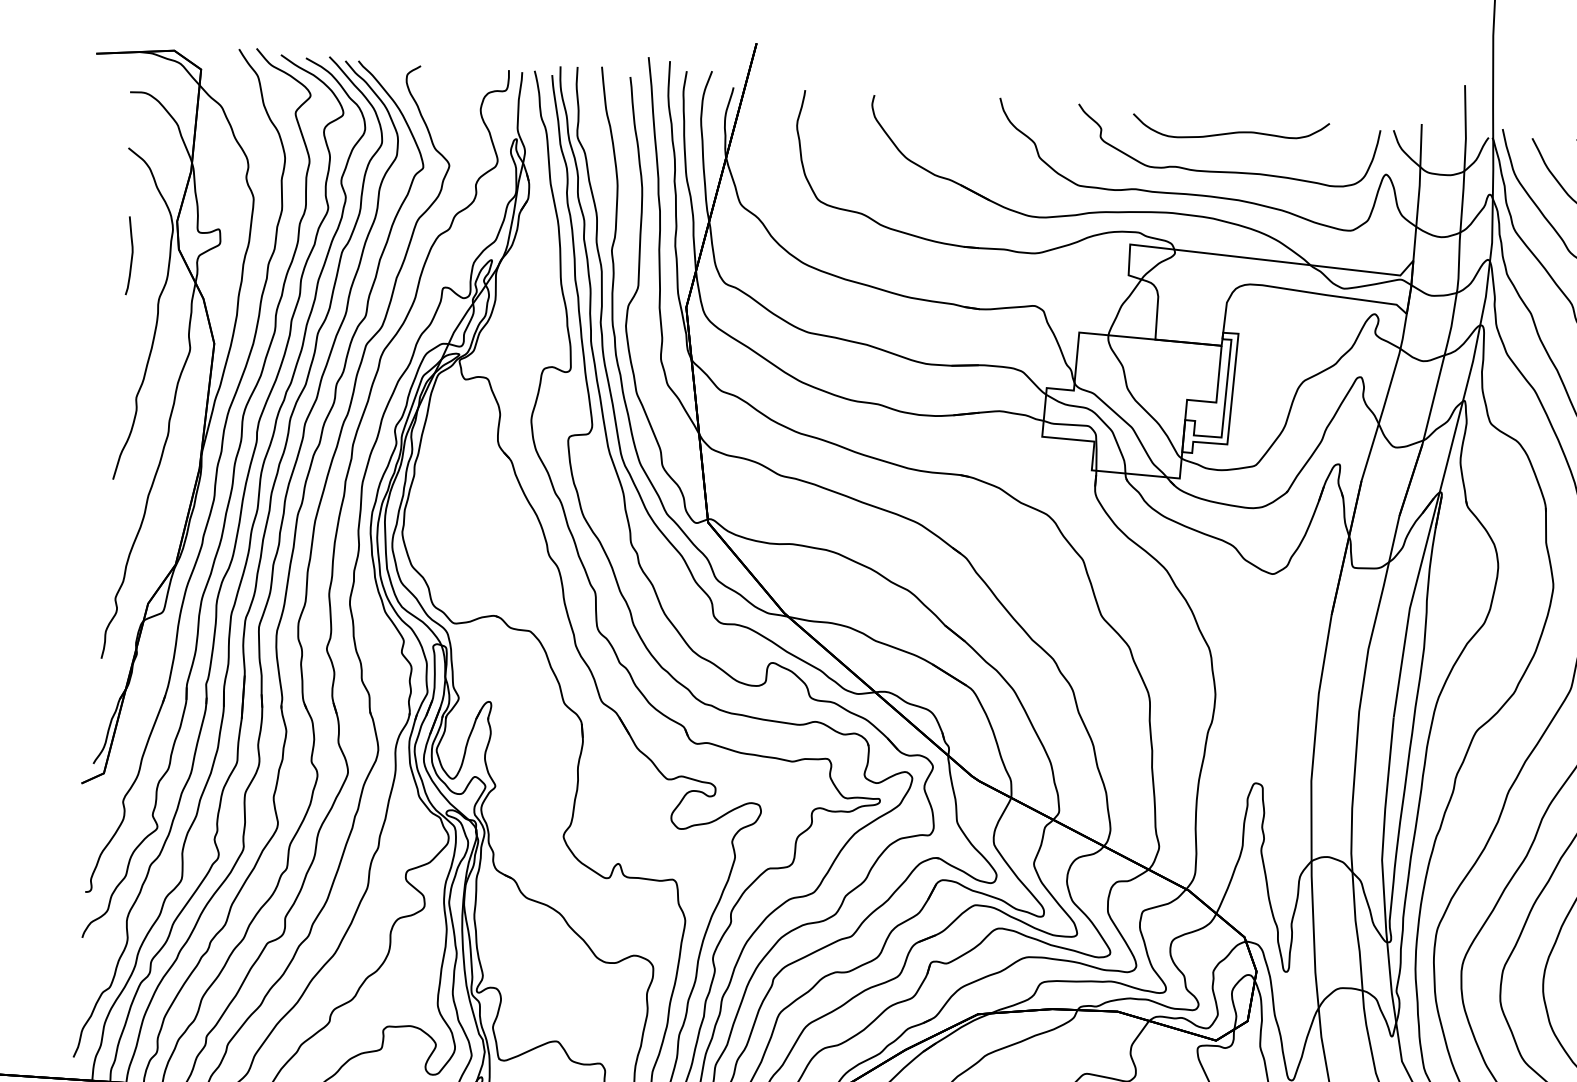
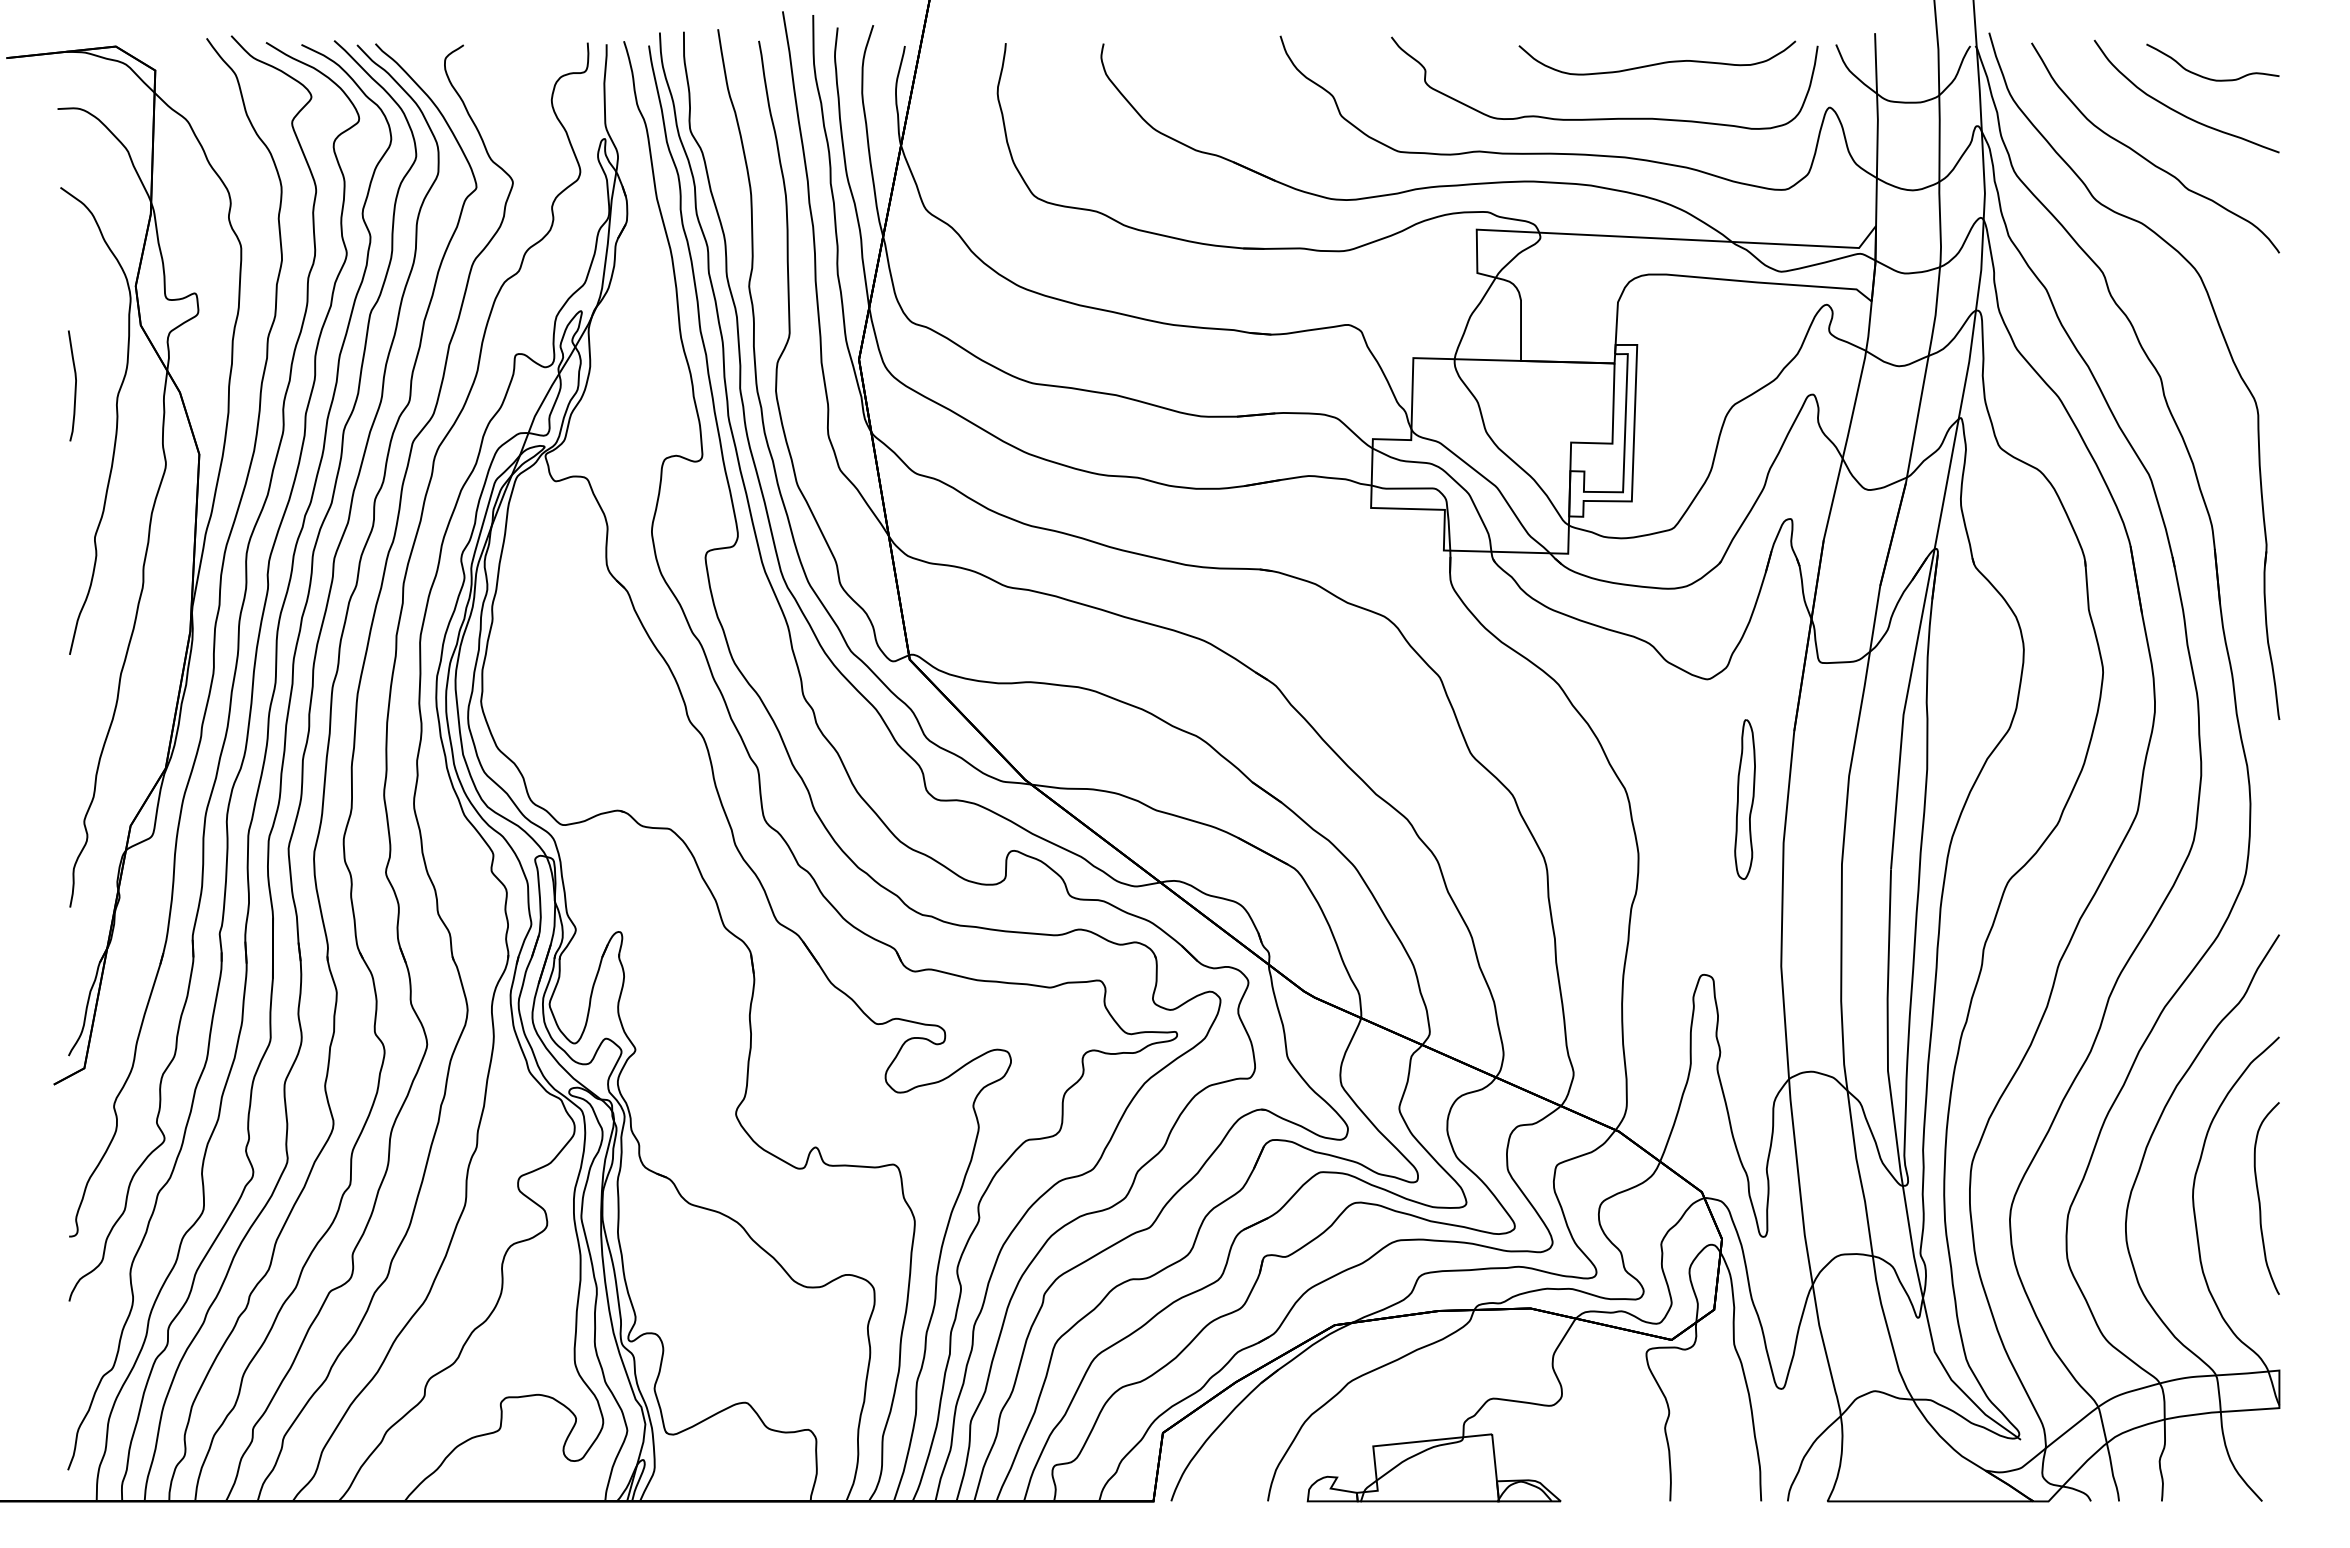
curve: (1232, 132) -> (1659, 62), moved
curve: (131, 256) -> (74, 386), moved
part: (1293, 660) -> (1744, 799), added

